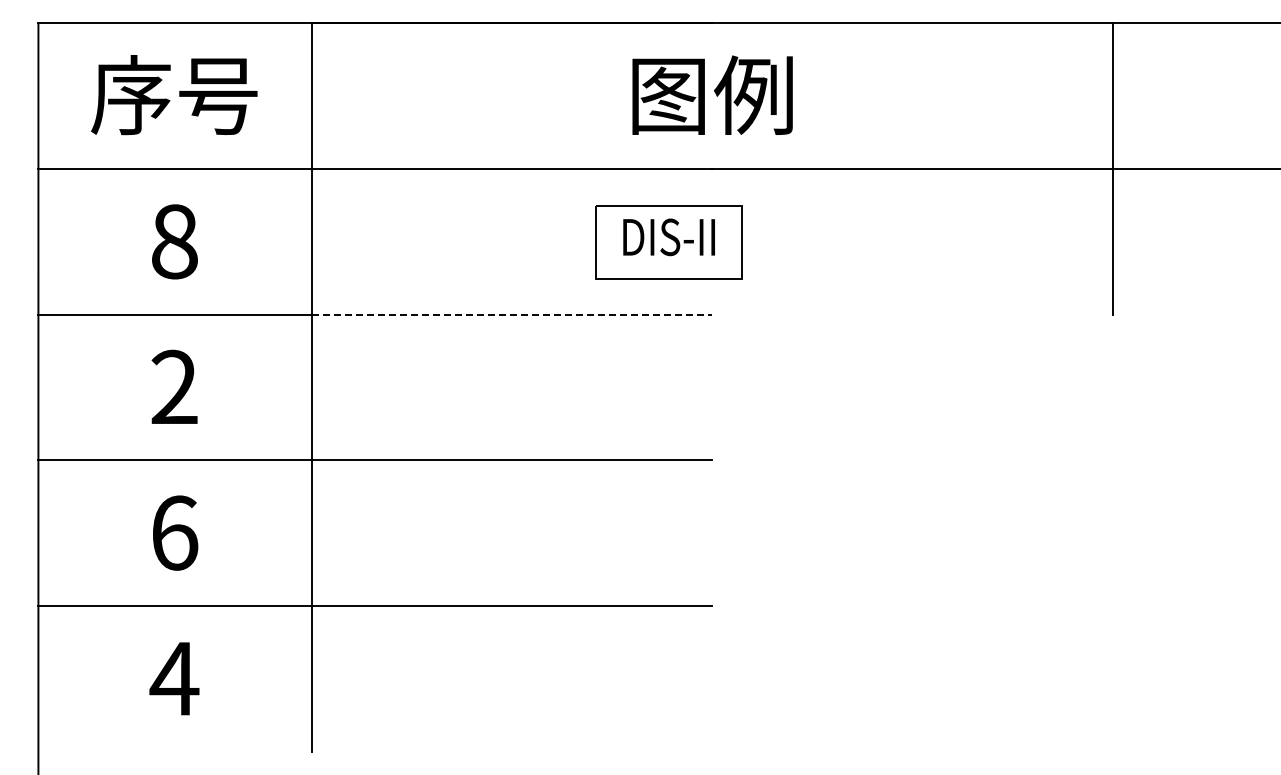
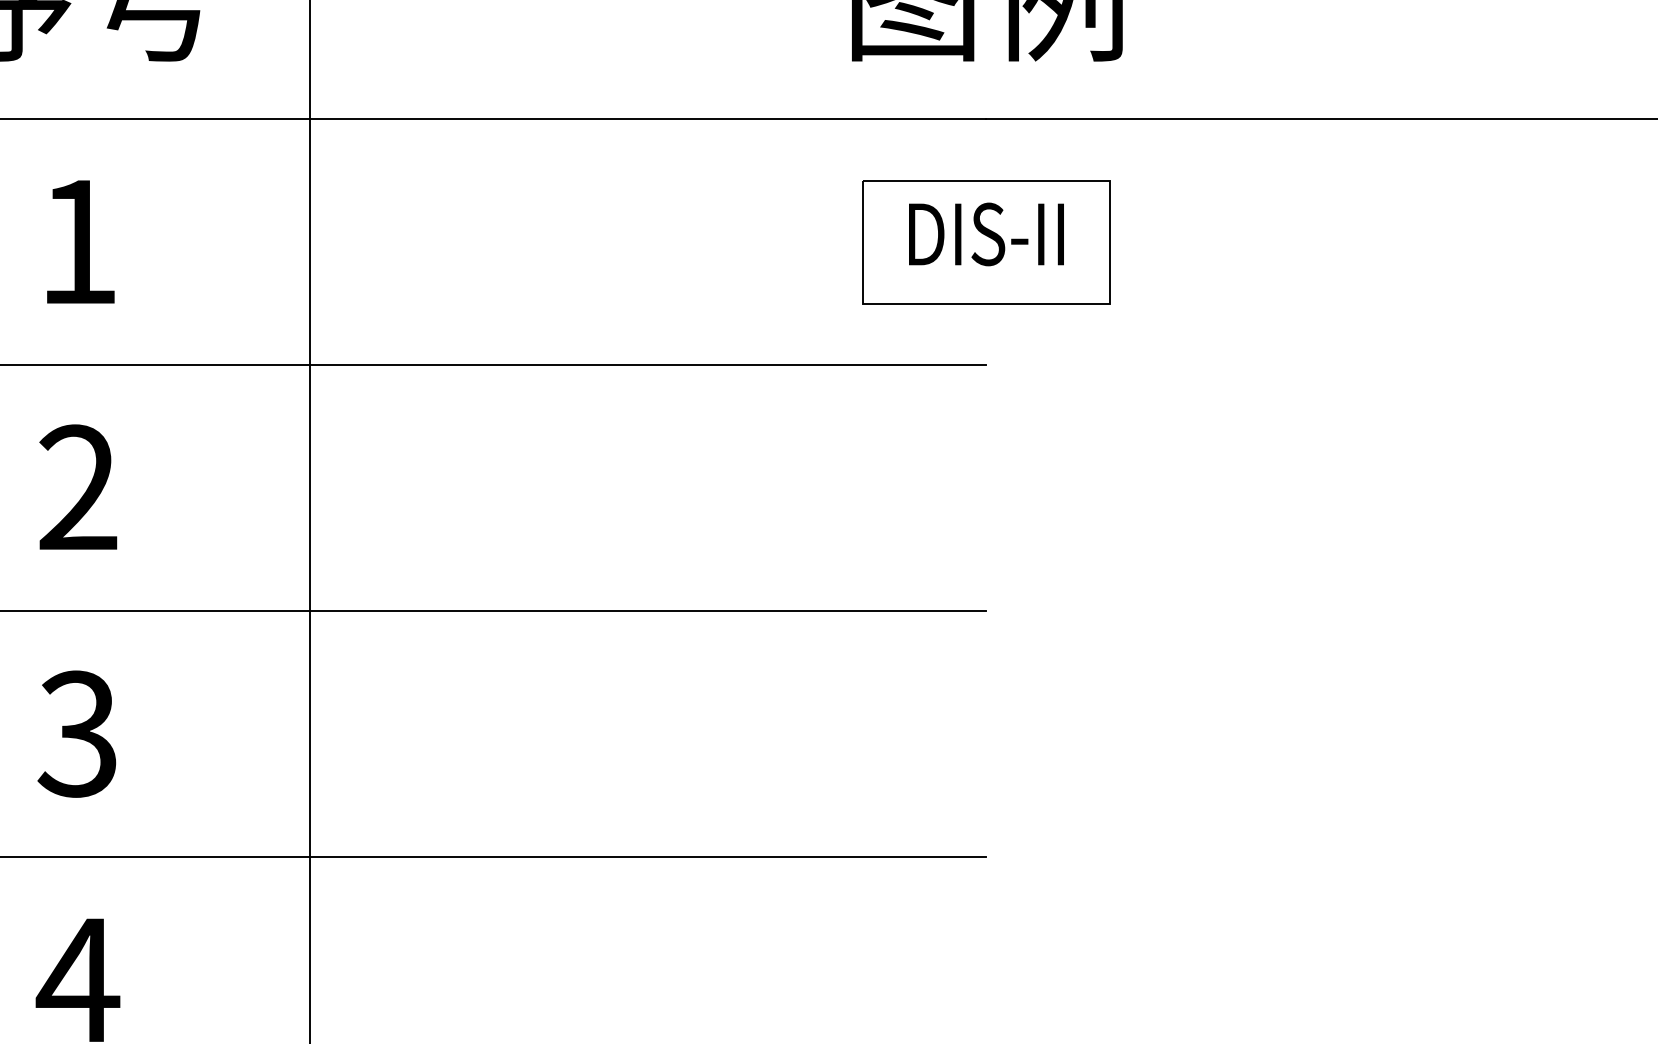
text: (174, 241) -> (78, 241), 8 -> 1
part: (668, 242) -> (985, 243), moved
line: (512, 314) -> (649, 364), dashed -> solid
text: (174, 532) -> (78, 733), 6 -> 3

